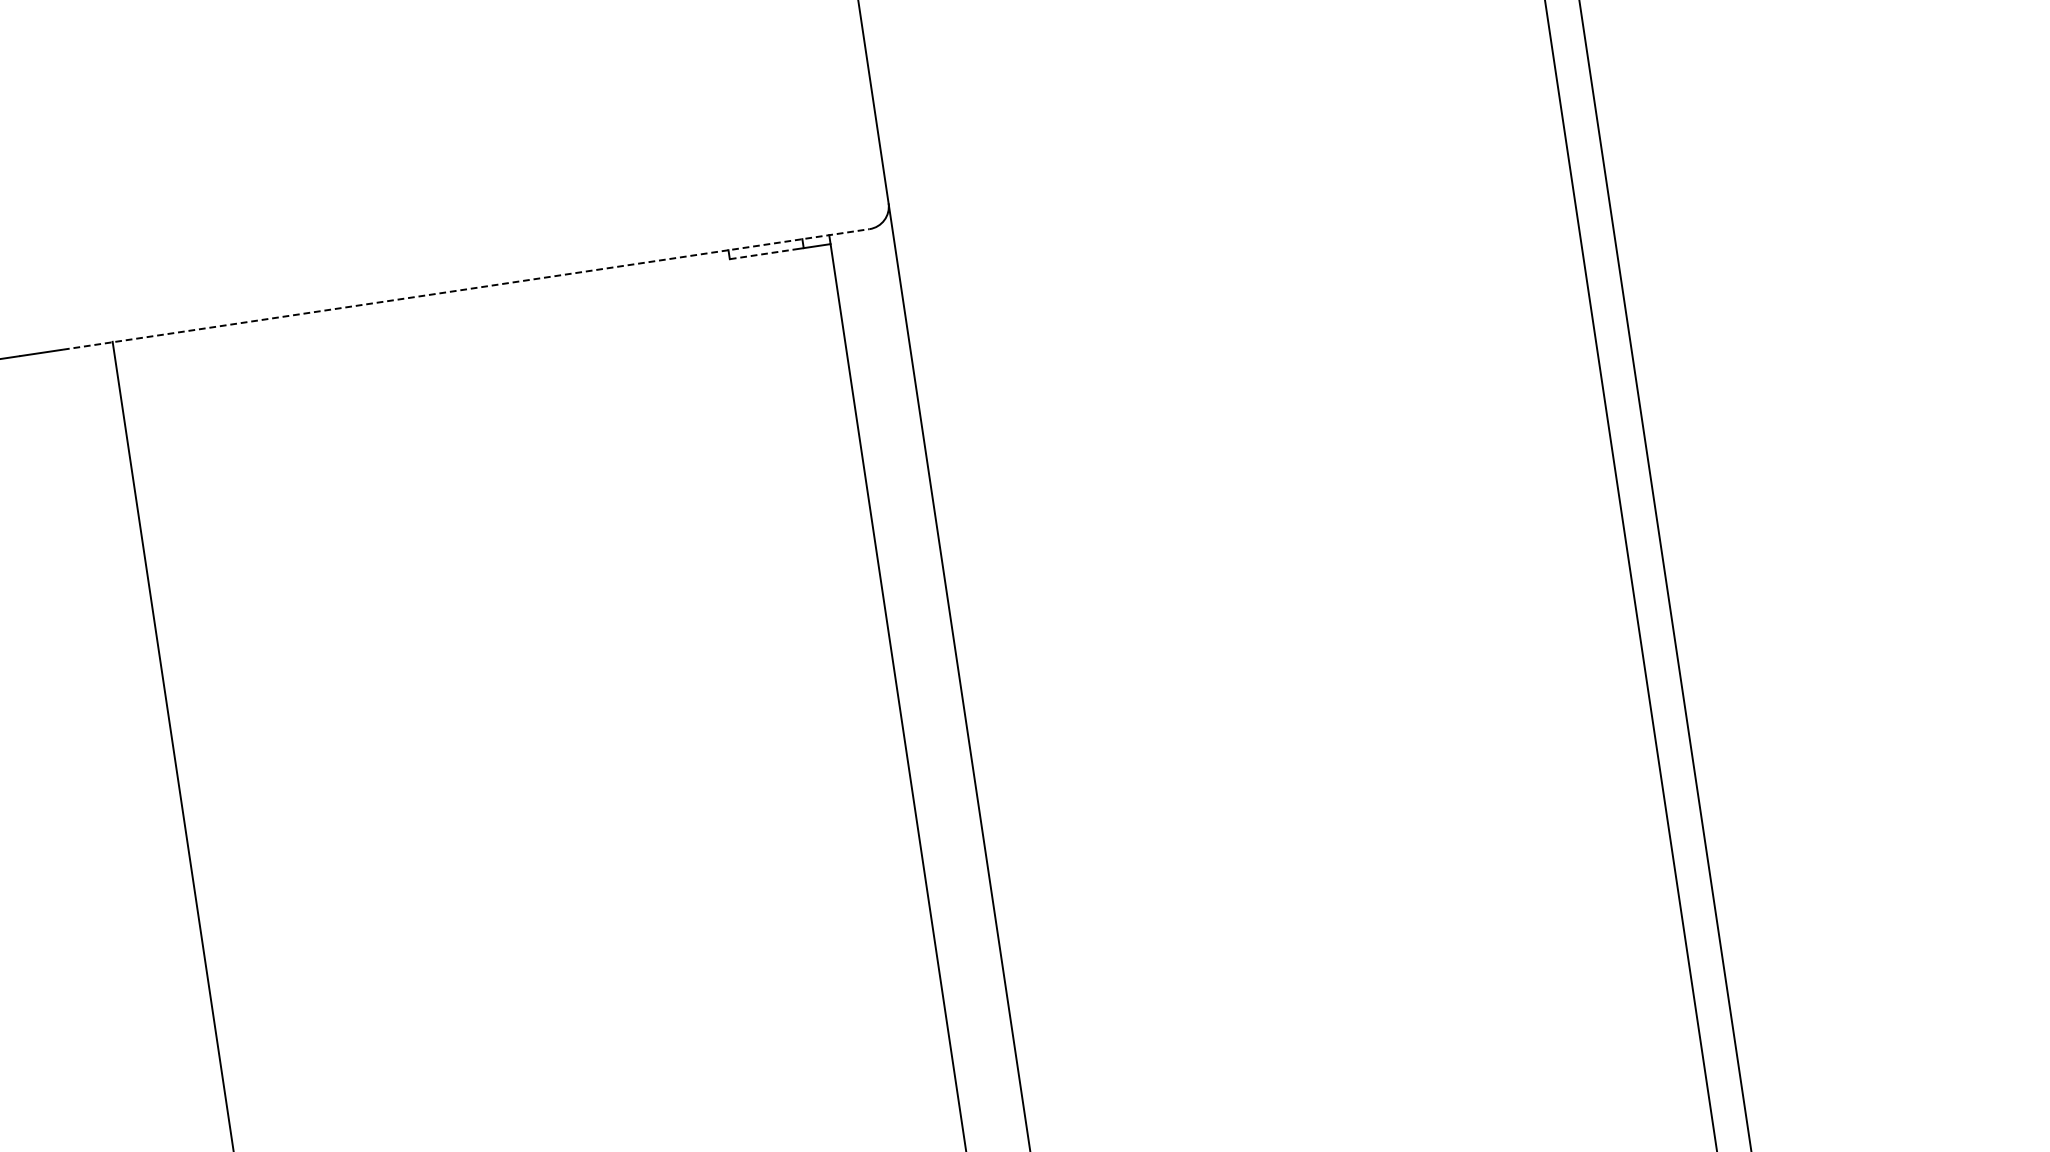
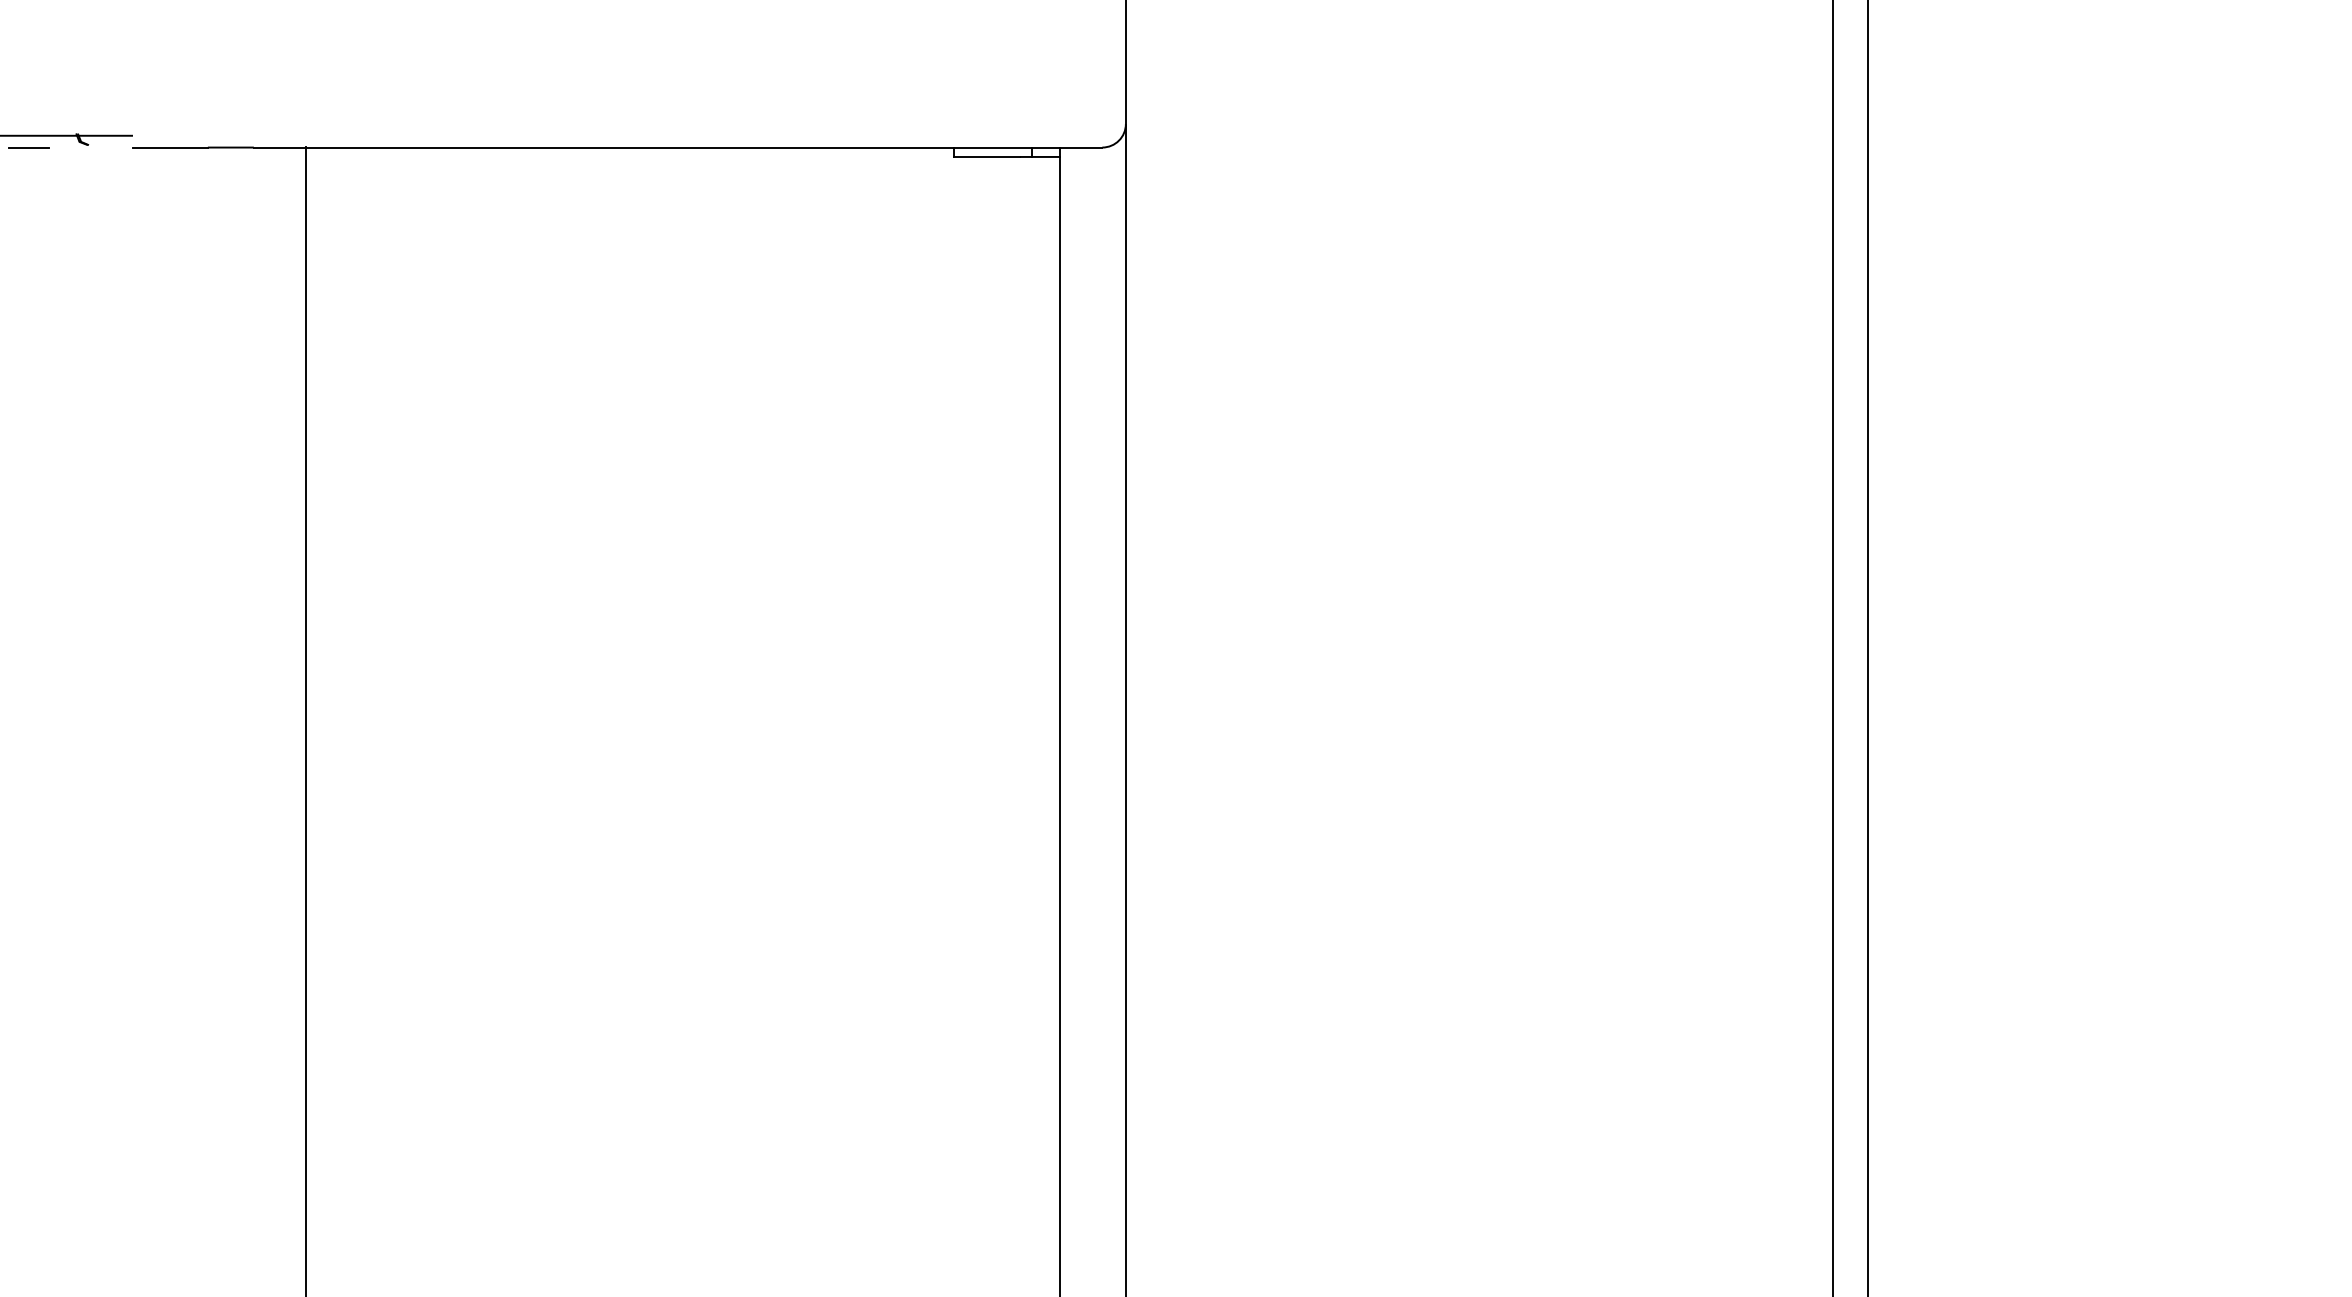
line: (760, 254) -> (986, 156), dashed -> solid
line: (466, 289) -> (678, 147), dashed -> solid

